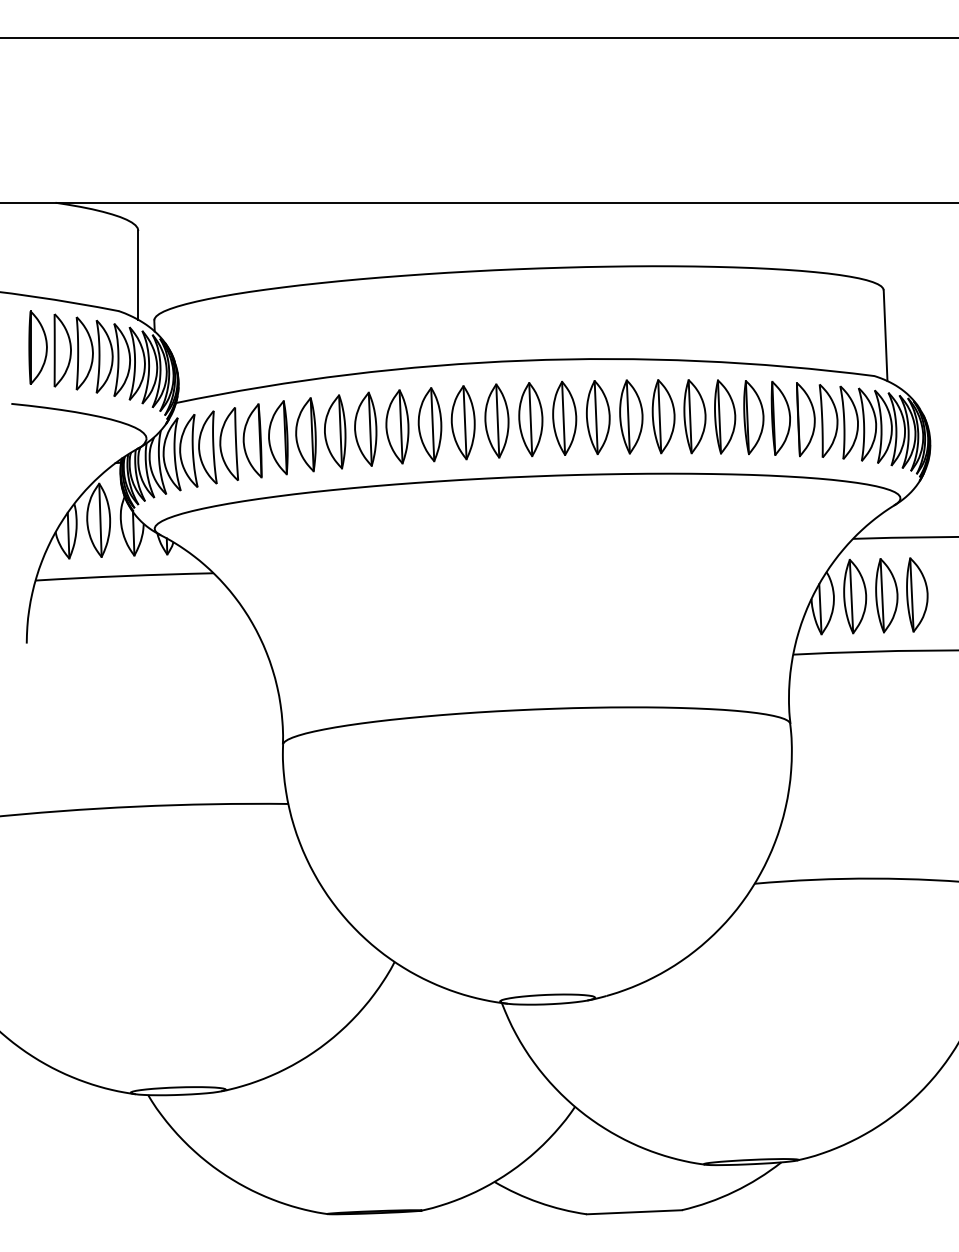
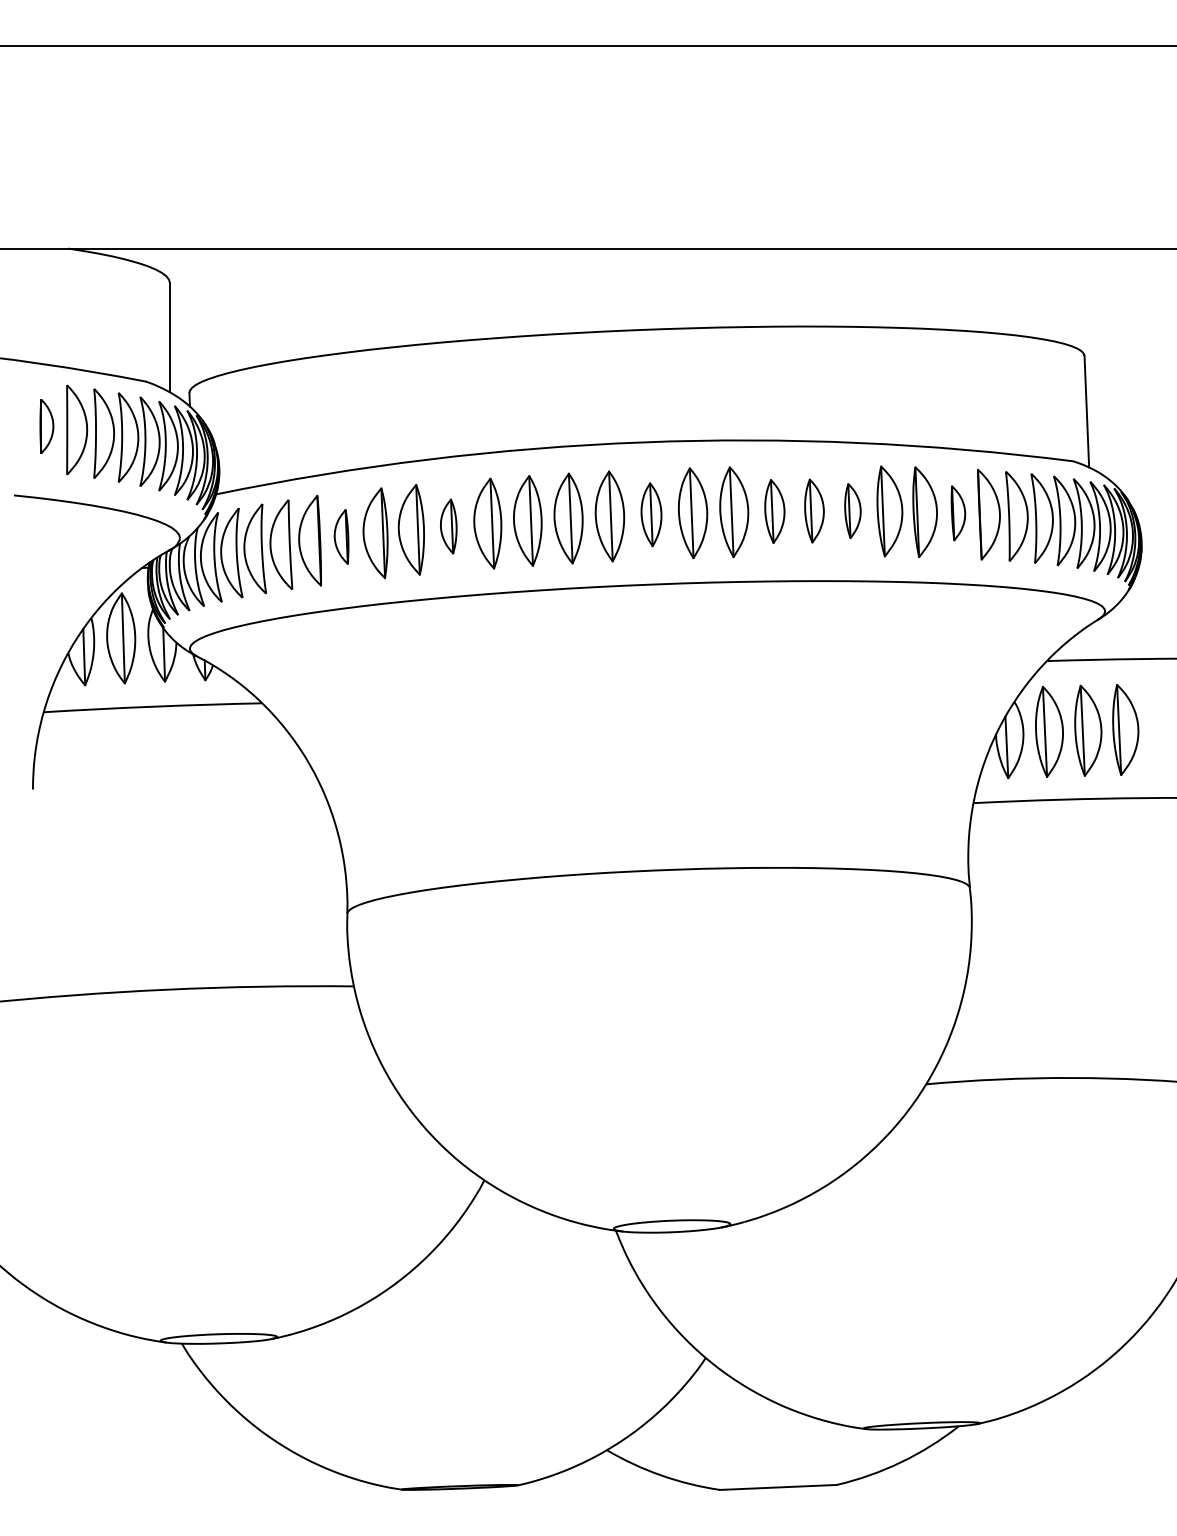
part: (37, 347) -> (46, 426), size x0.6
part: (631, 416) -> (774, 511), size x0.7
part: (663, 416) -> (814, 510), size x0.7
part: (694, 416) -> (852, 510), size x0.6
part: (781, 418) -> (958, 513), size x0.6
part: (530, 419) -> (651, 514), size x0.7
part: (365, 429) -> (448, 526), size x0.6
part: (278, 437) -> (341, 536), size x0.6

